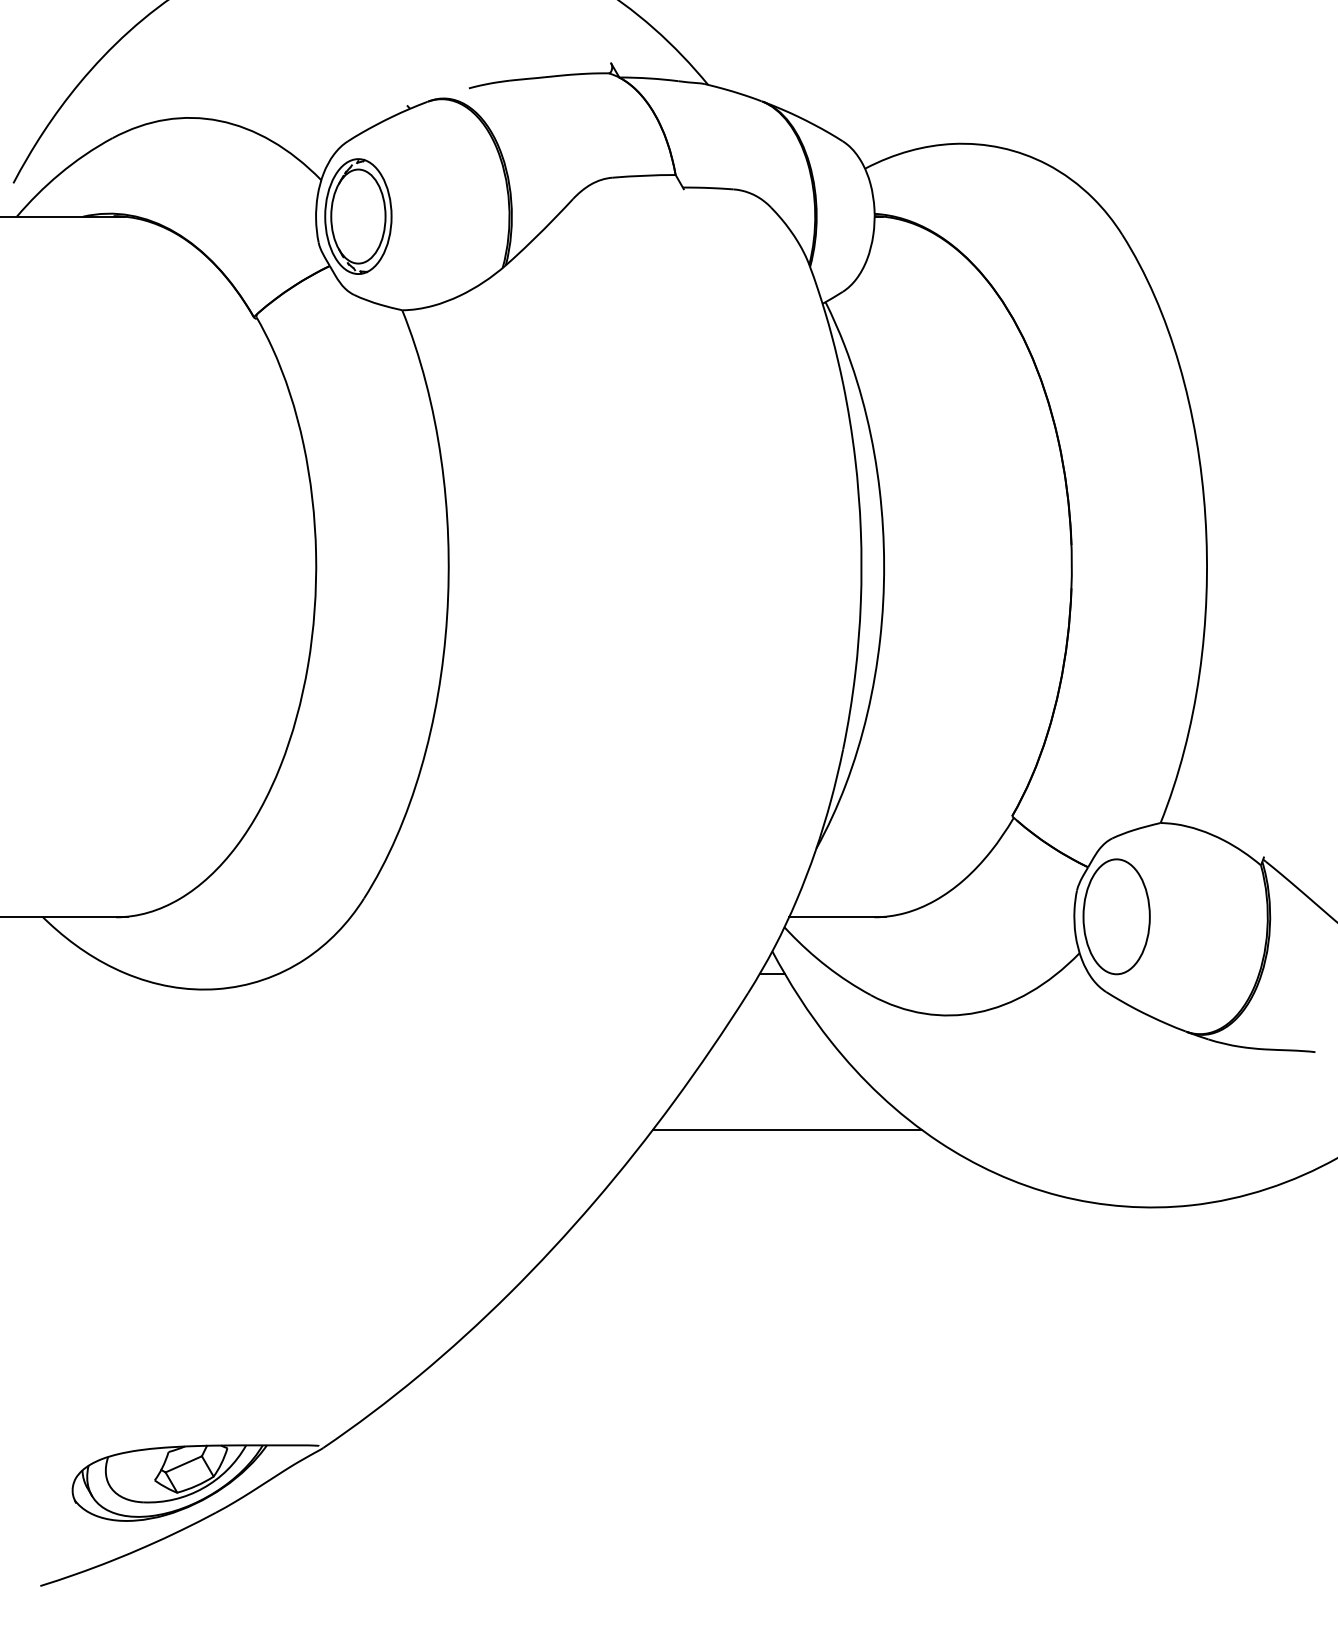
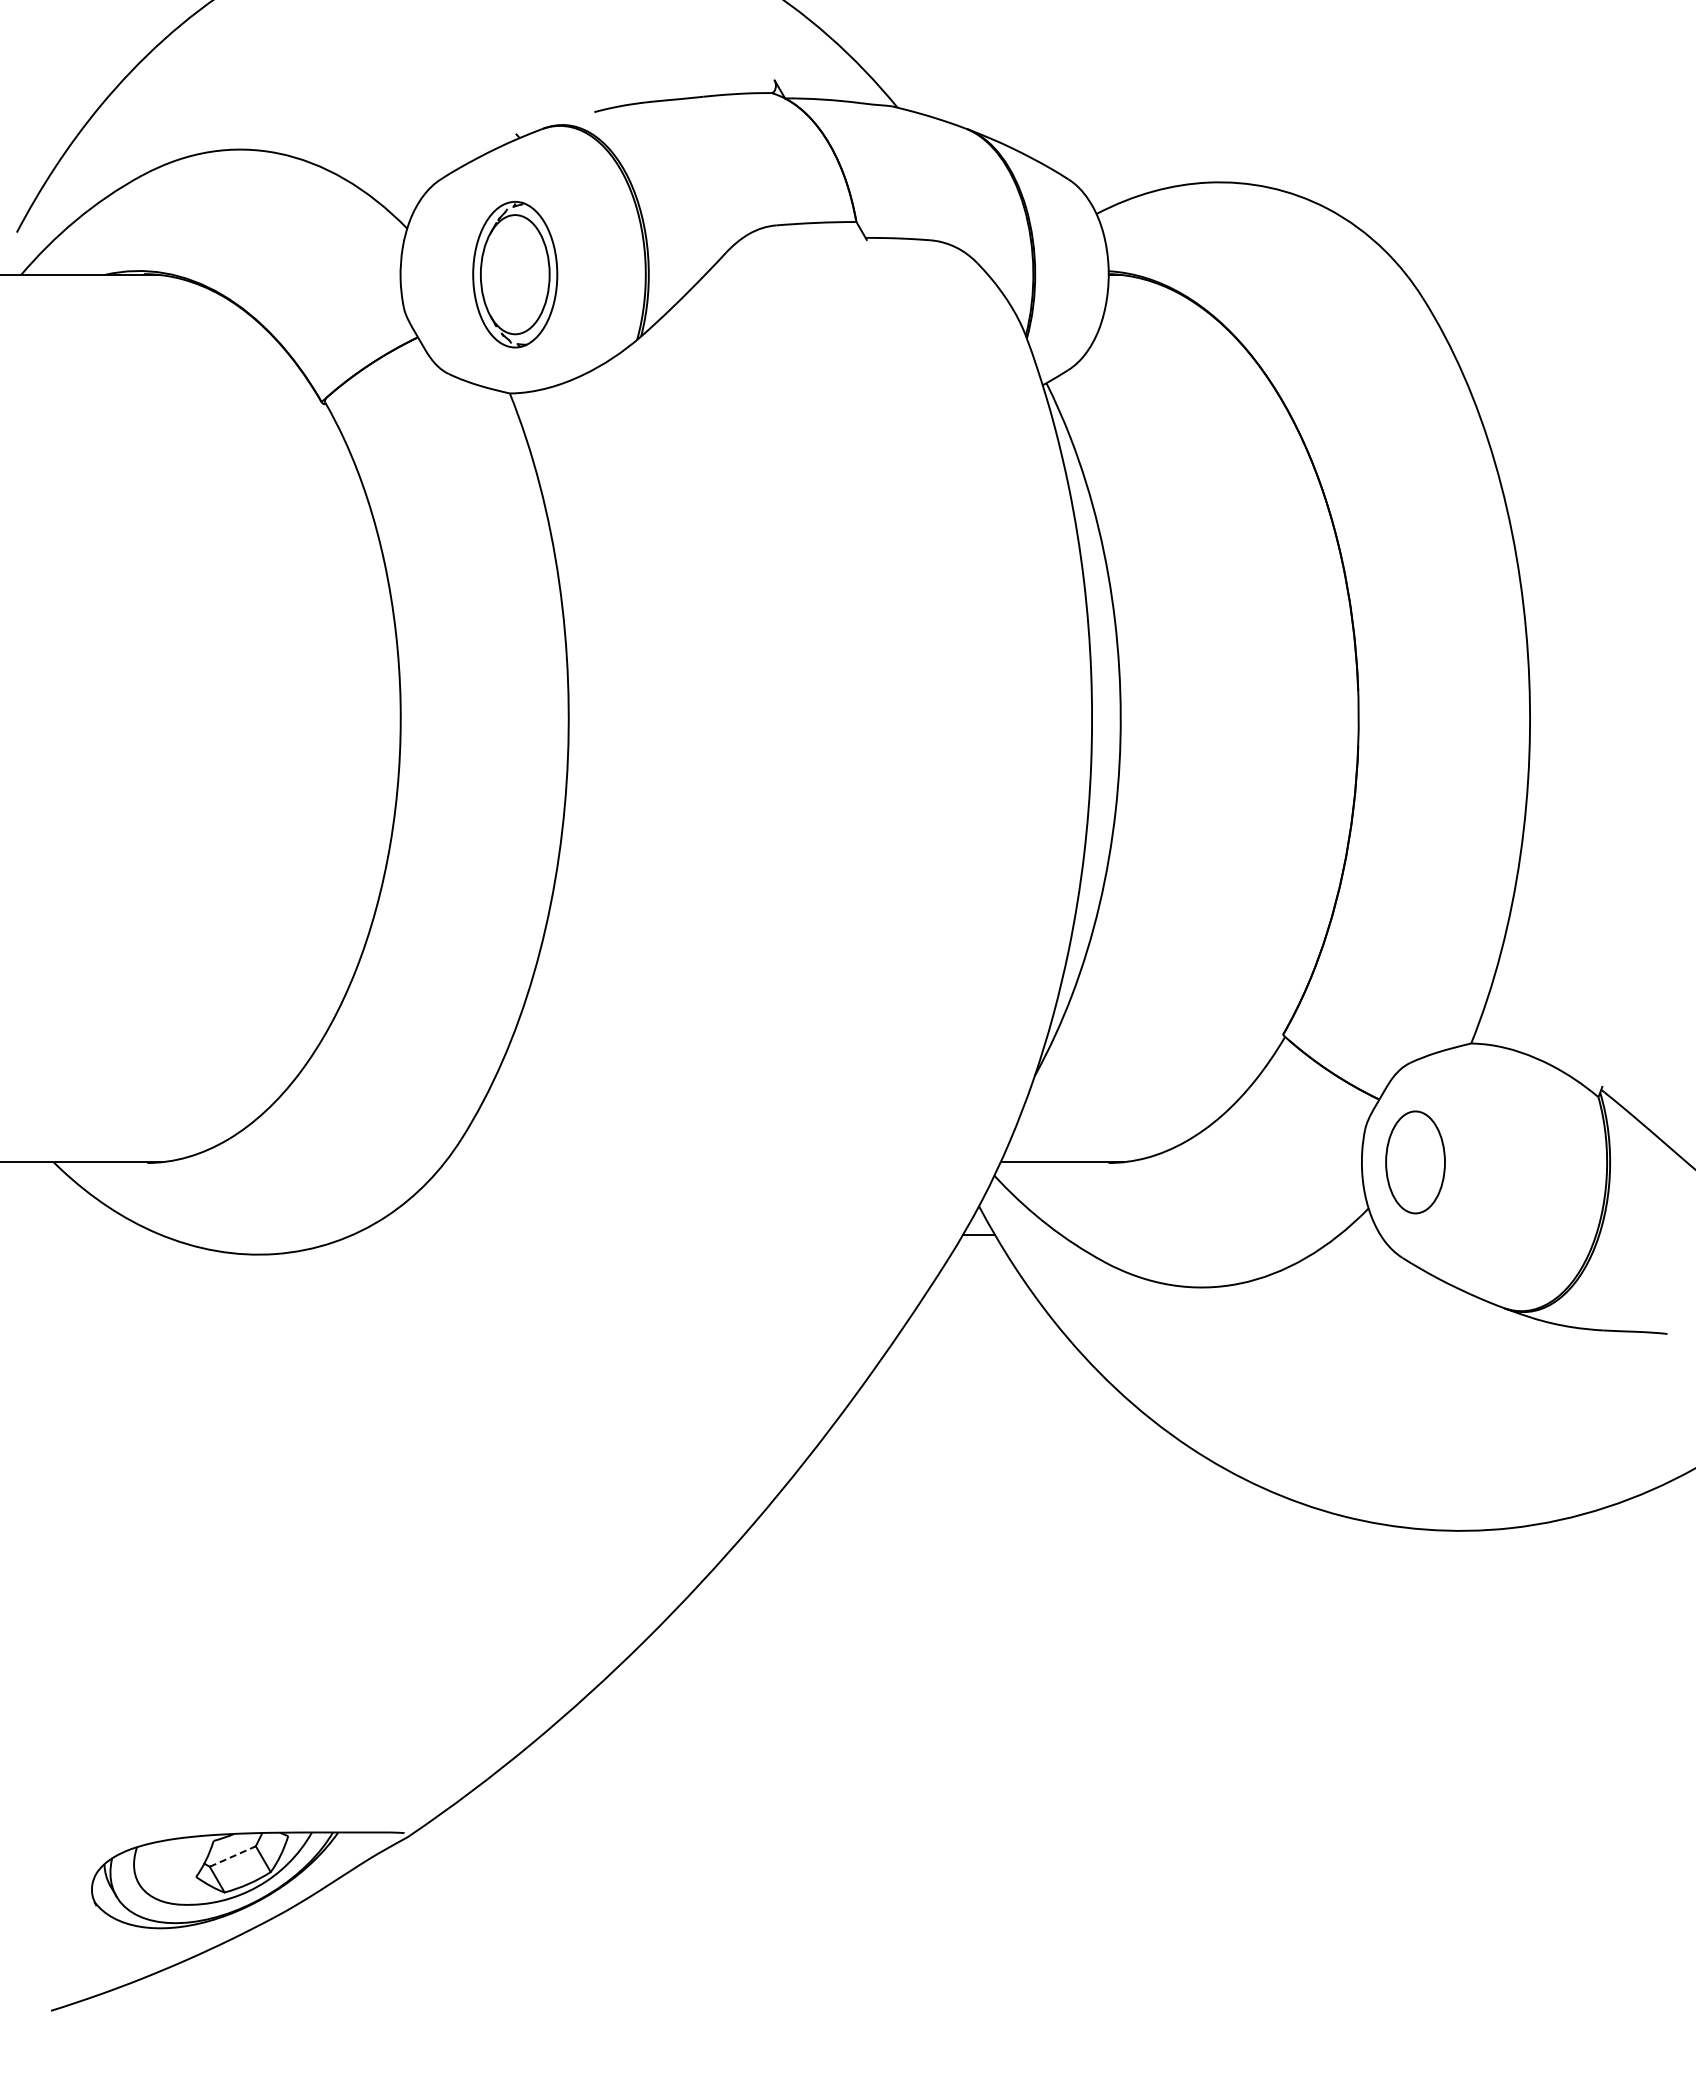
part: (358, 216) -> (515, 274), moved
part: (1116, 916) -> (1415, 1162), size x0.7
line: (787, 1129) -> (998, 1432), removed
line: (184, 1464) -> (233, 1856), solid -> dashed

